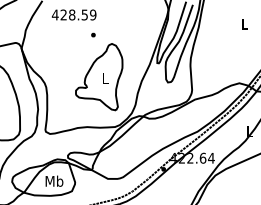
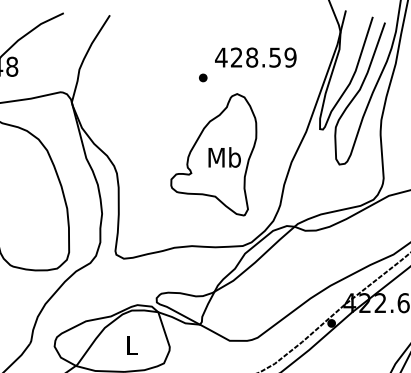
text: (73, 14) -> (254, 56), moved
text: (104, 78) -> (223, 157), L -> Mb
text: (54, 180) -> (132, 343), Mb -> L

